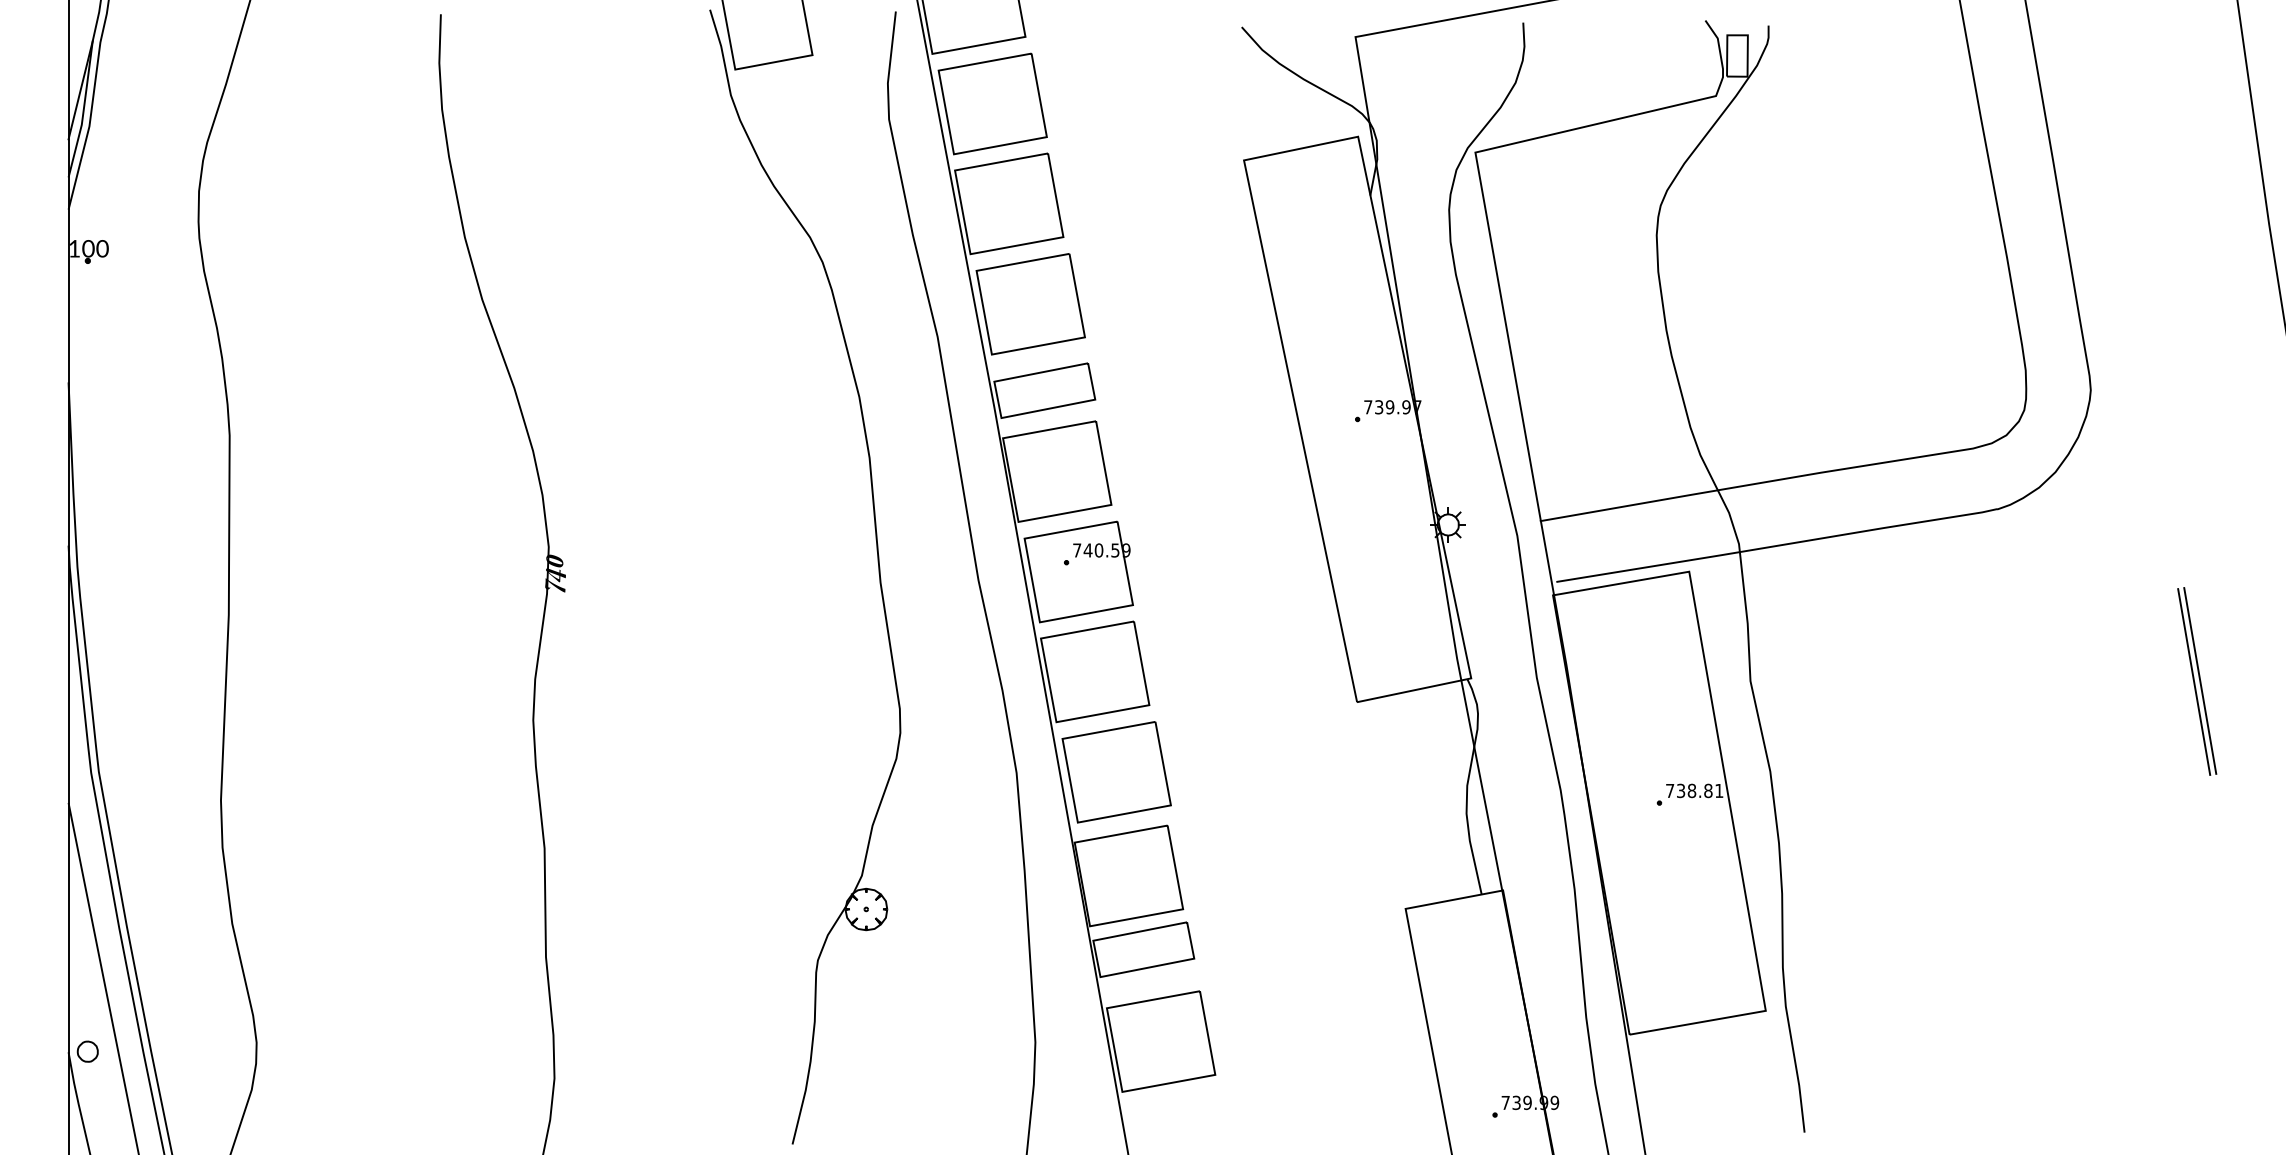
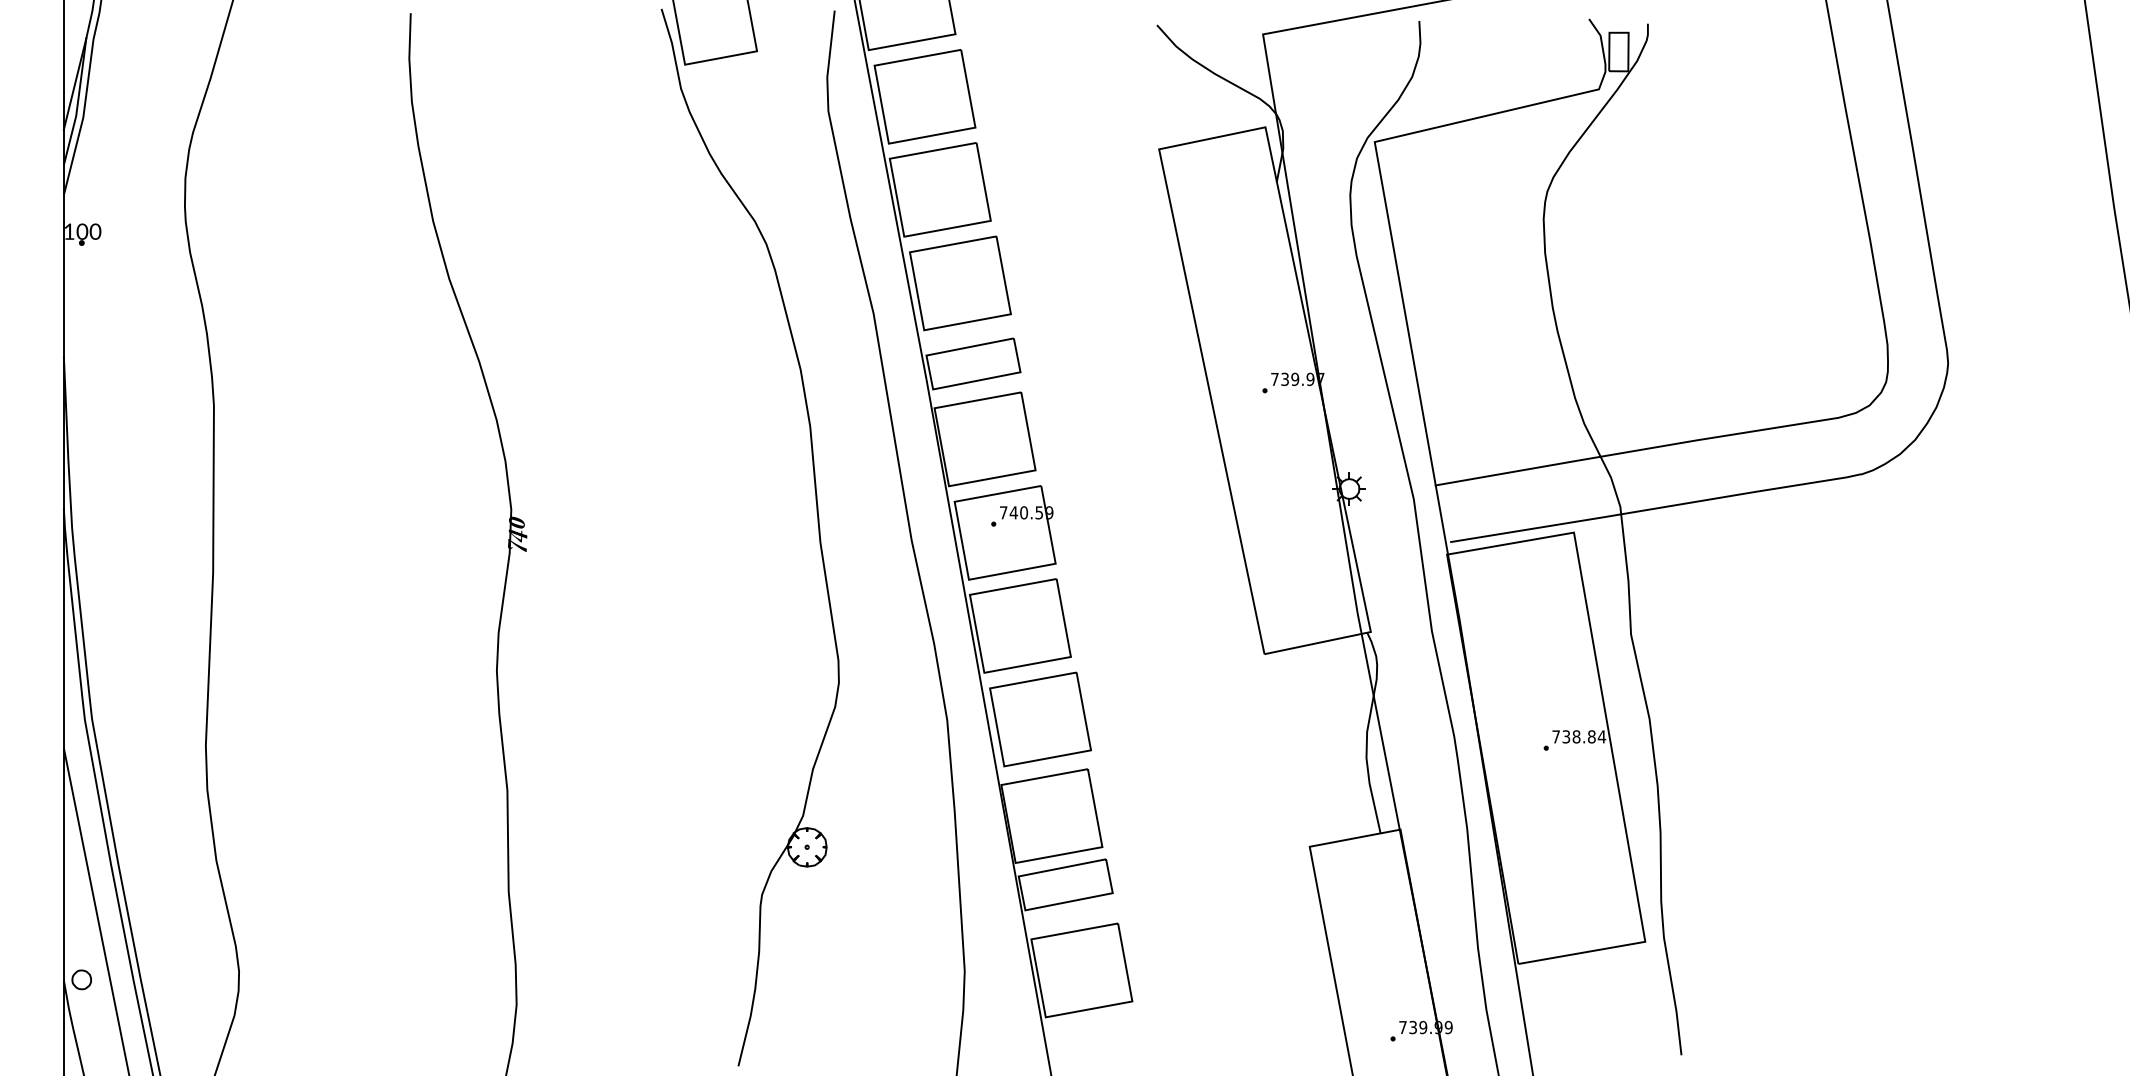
part: (2197, 681) -> (2047, 634), removed
text: (1718, 790) -> (1601, 736), 738.81 -> 738.84

